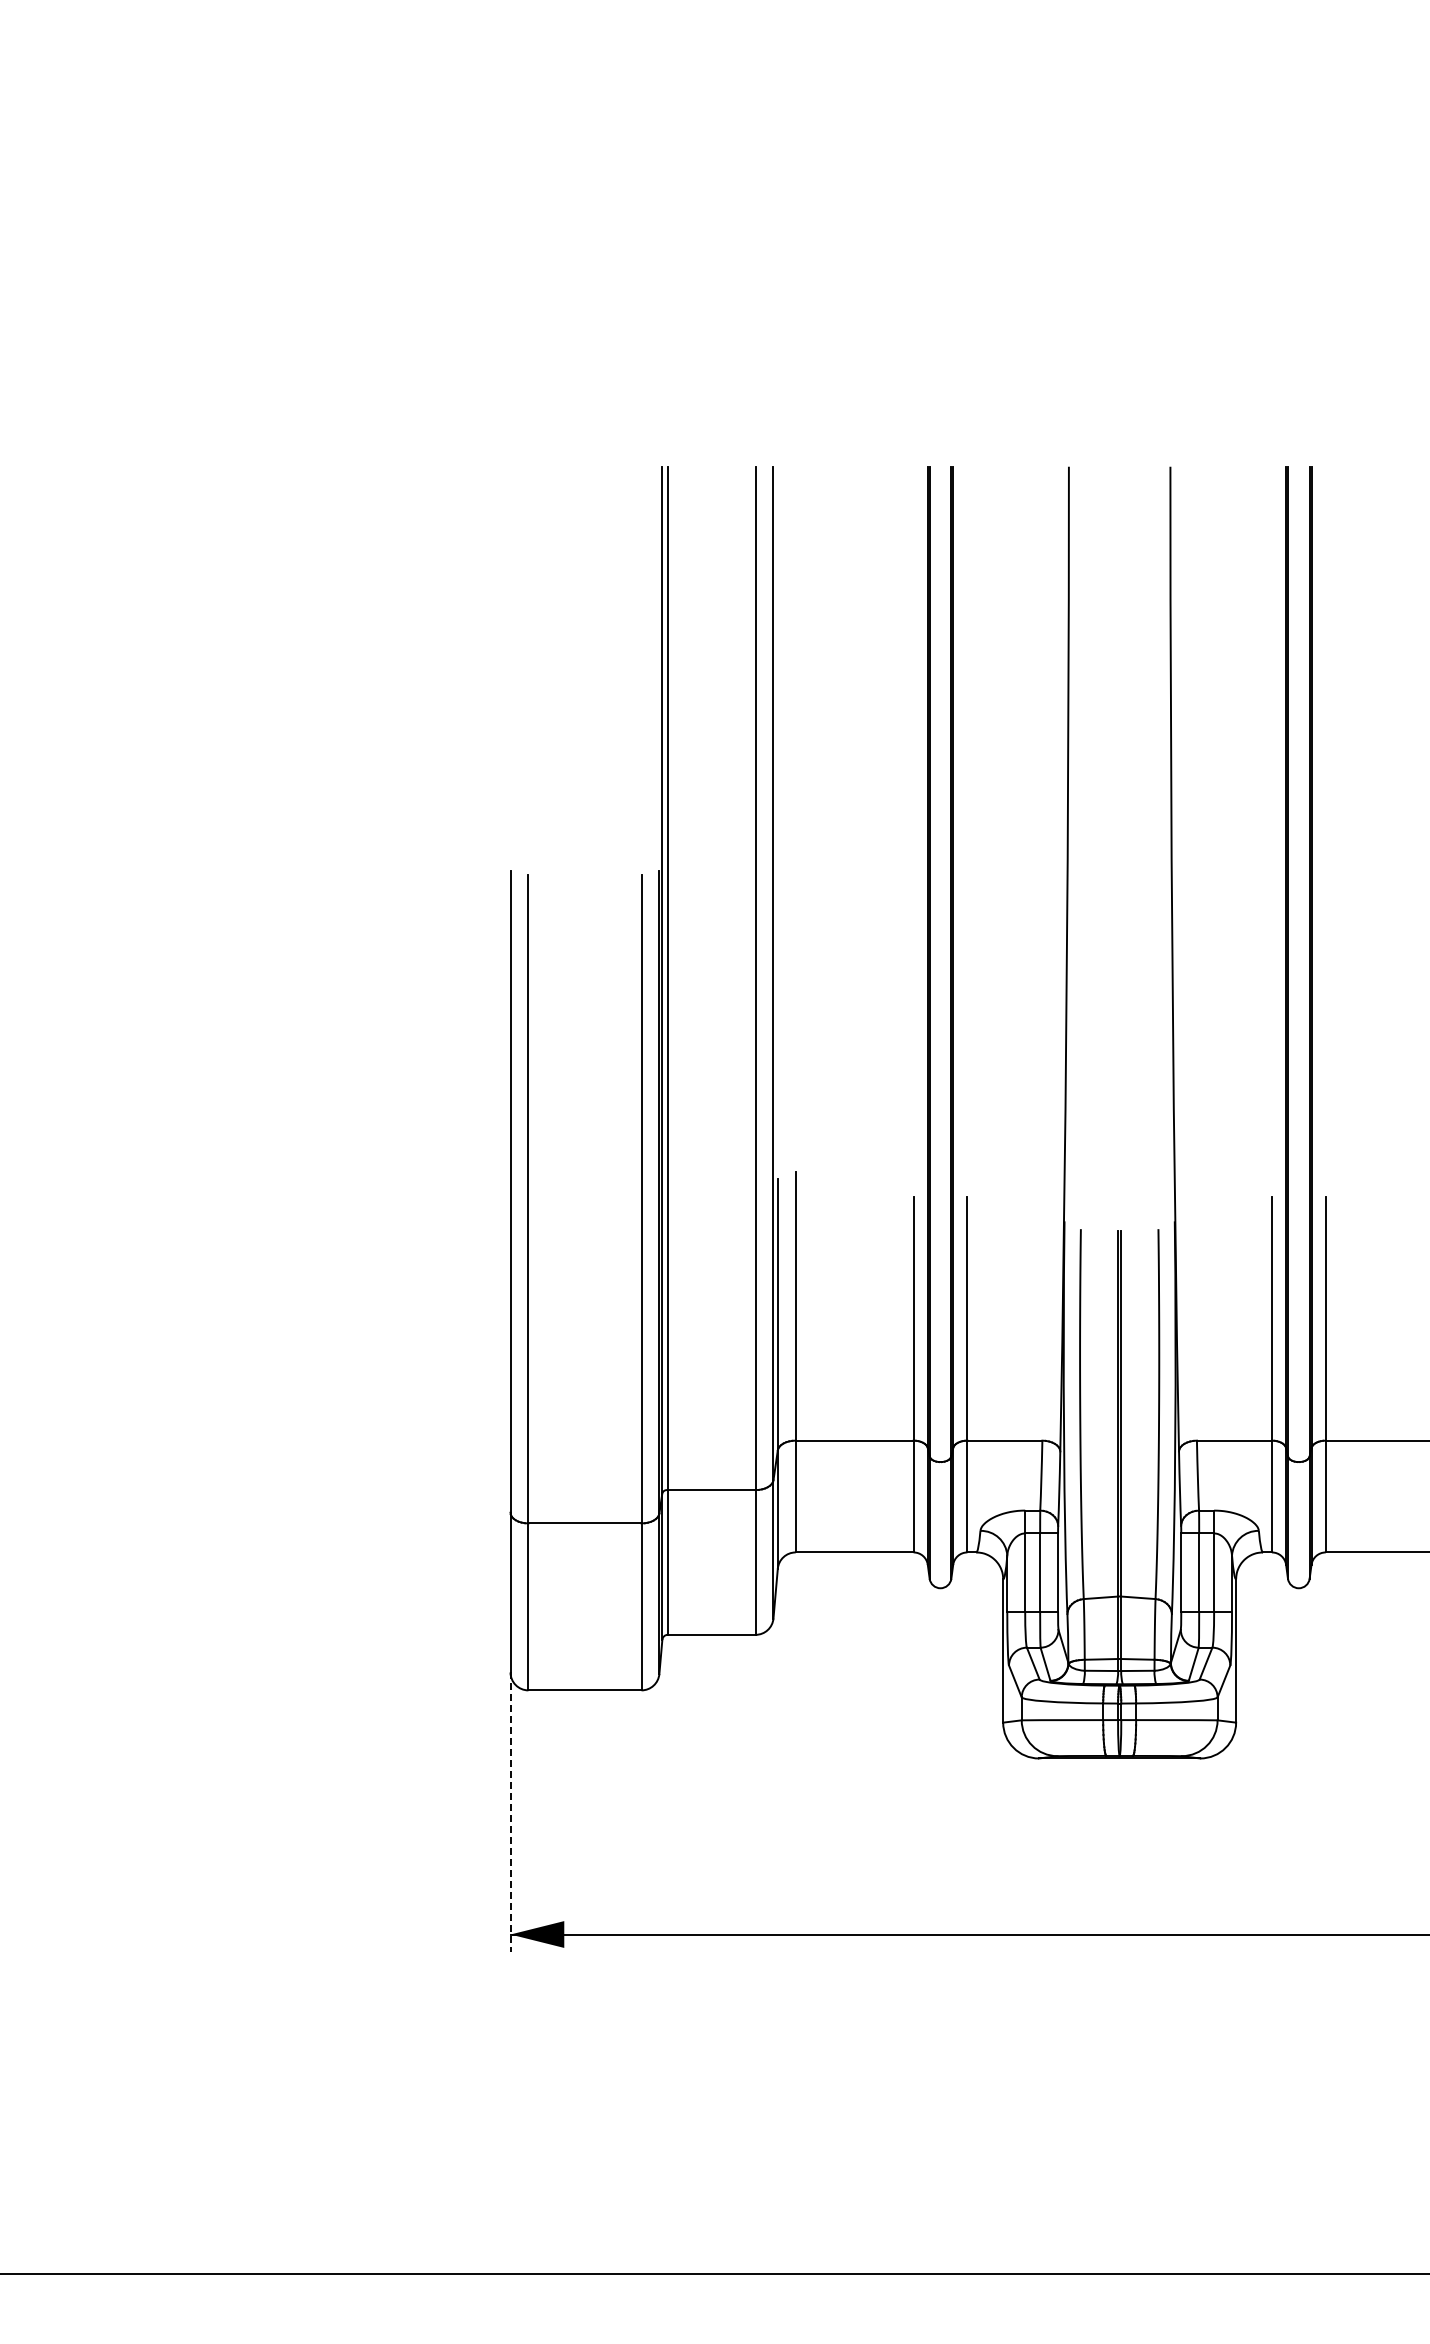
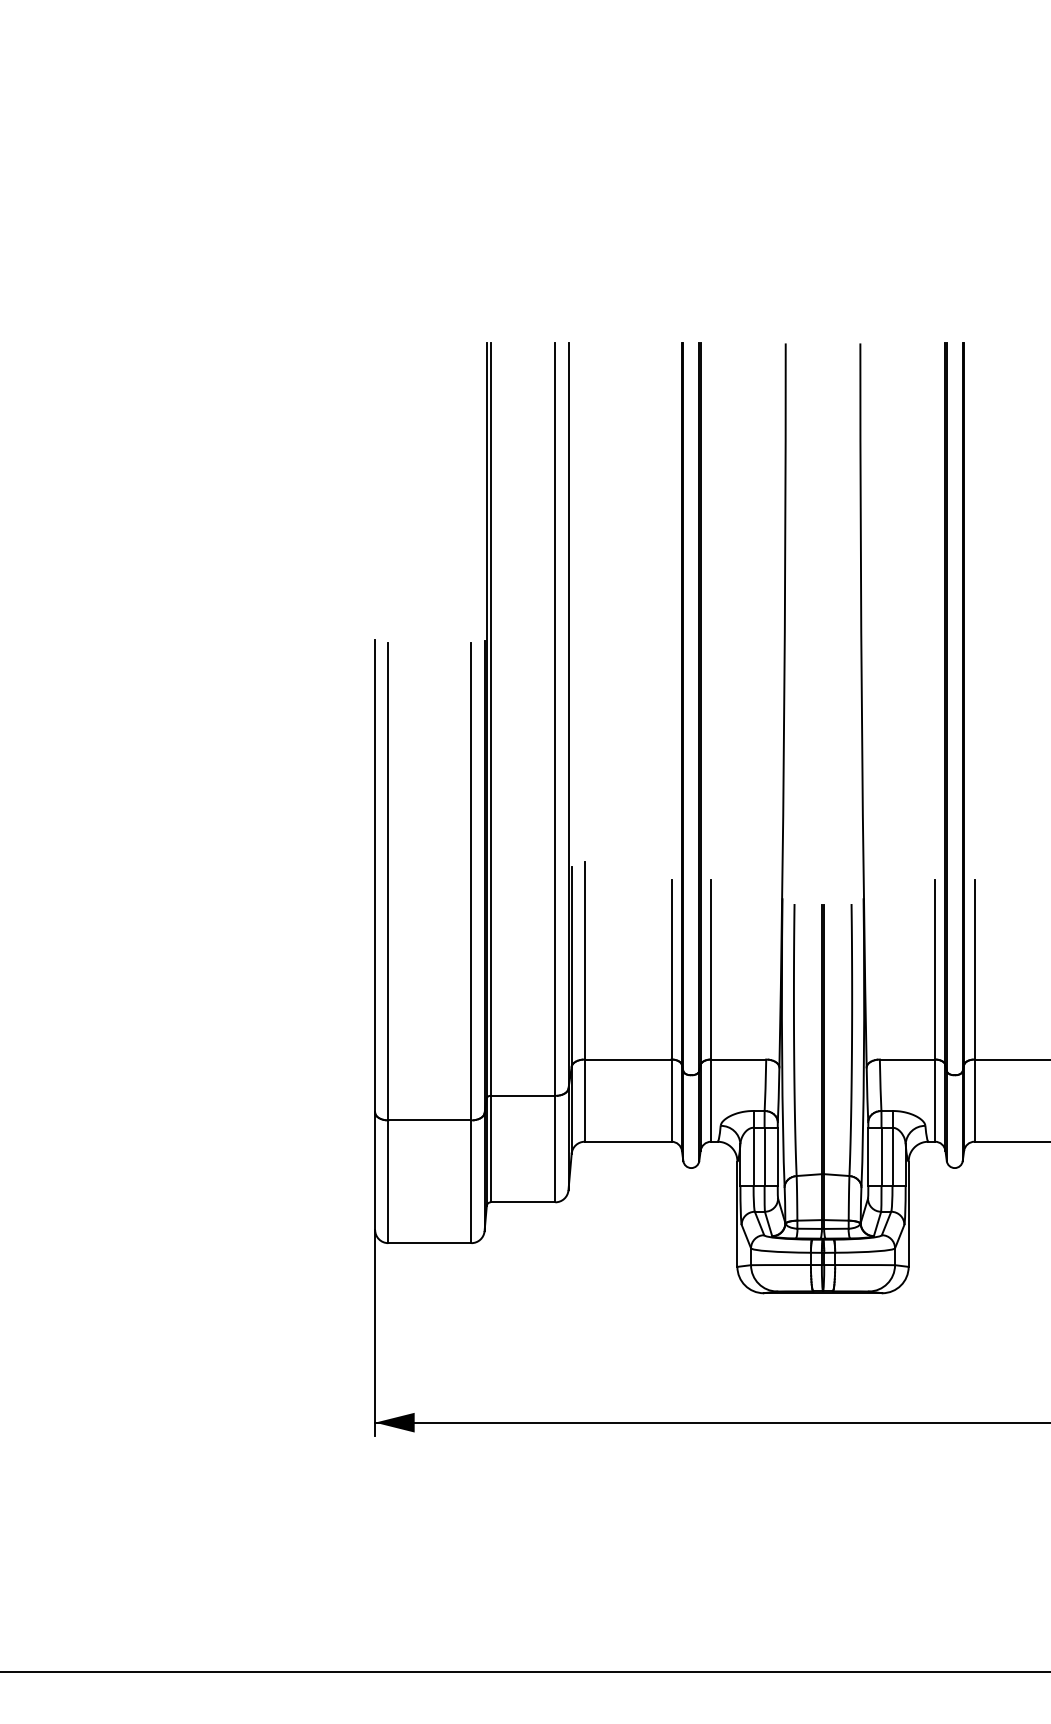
line: (510, 1812) -> (375, 1332), dashed -> solid

